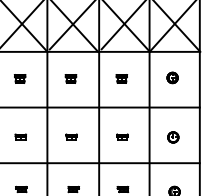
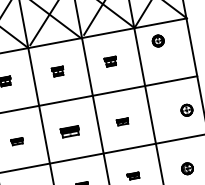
part: (172, 77) -> (158, 40), moved
part: (71, 136) -> (69, 131), size x1.6
part: (173, 137) -> (187, 110), moved

